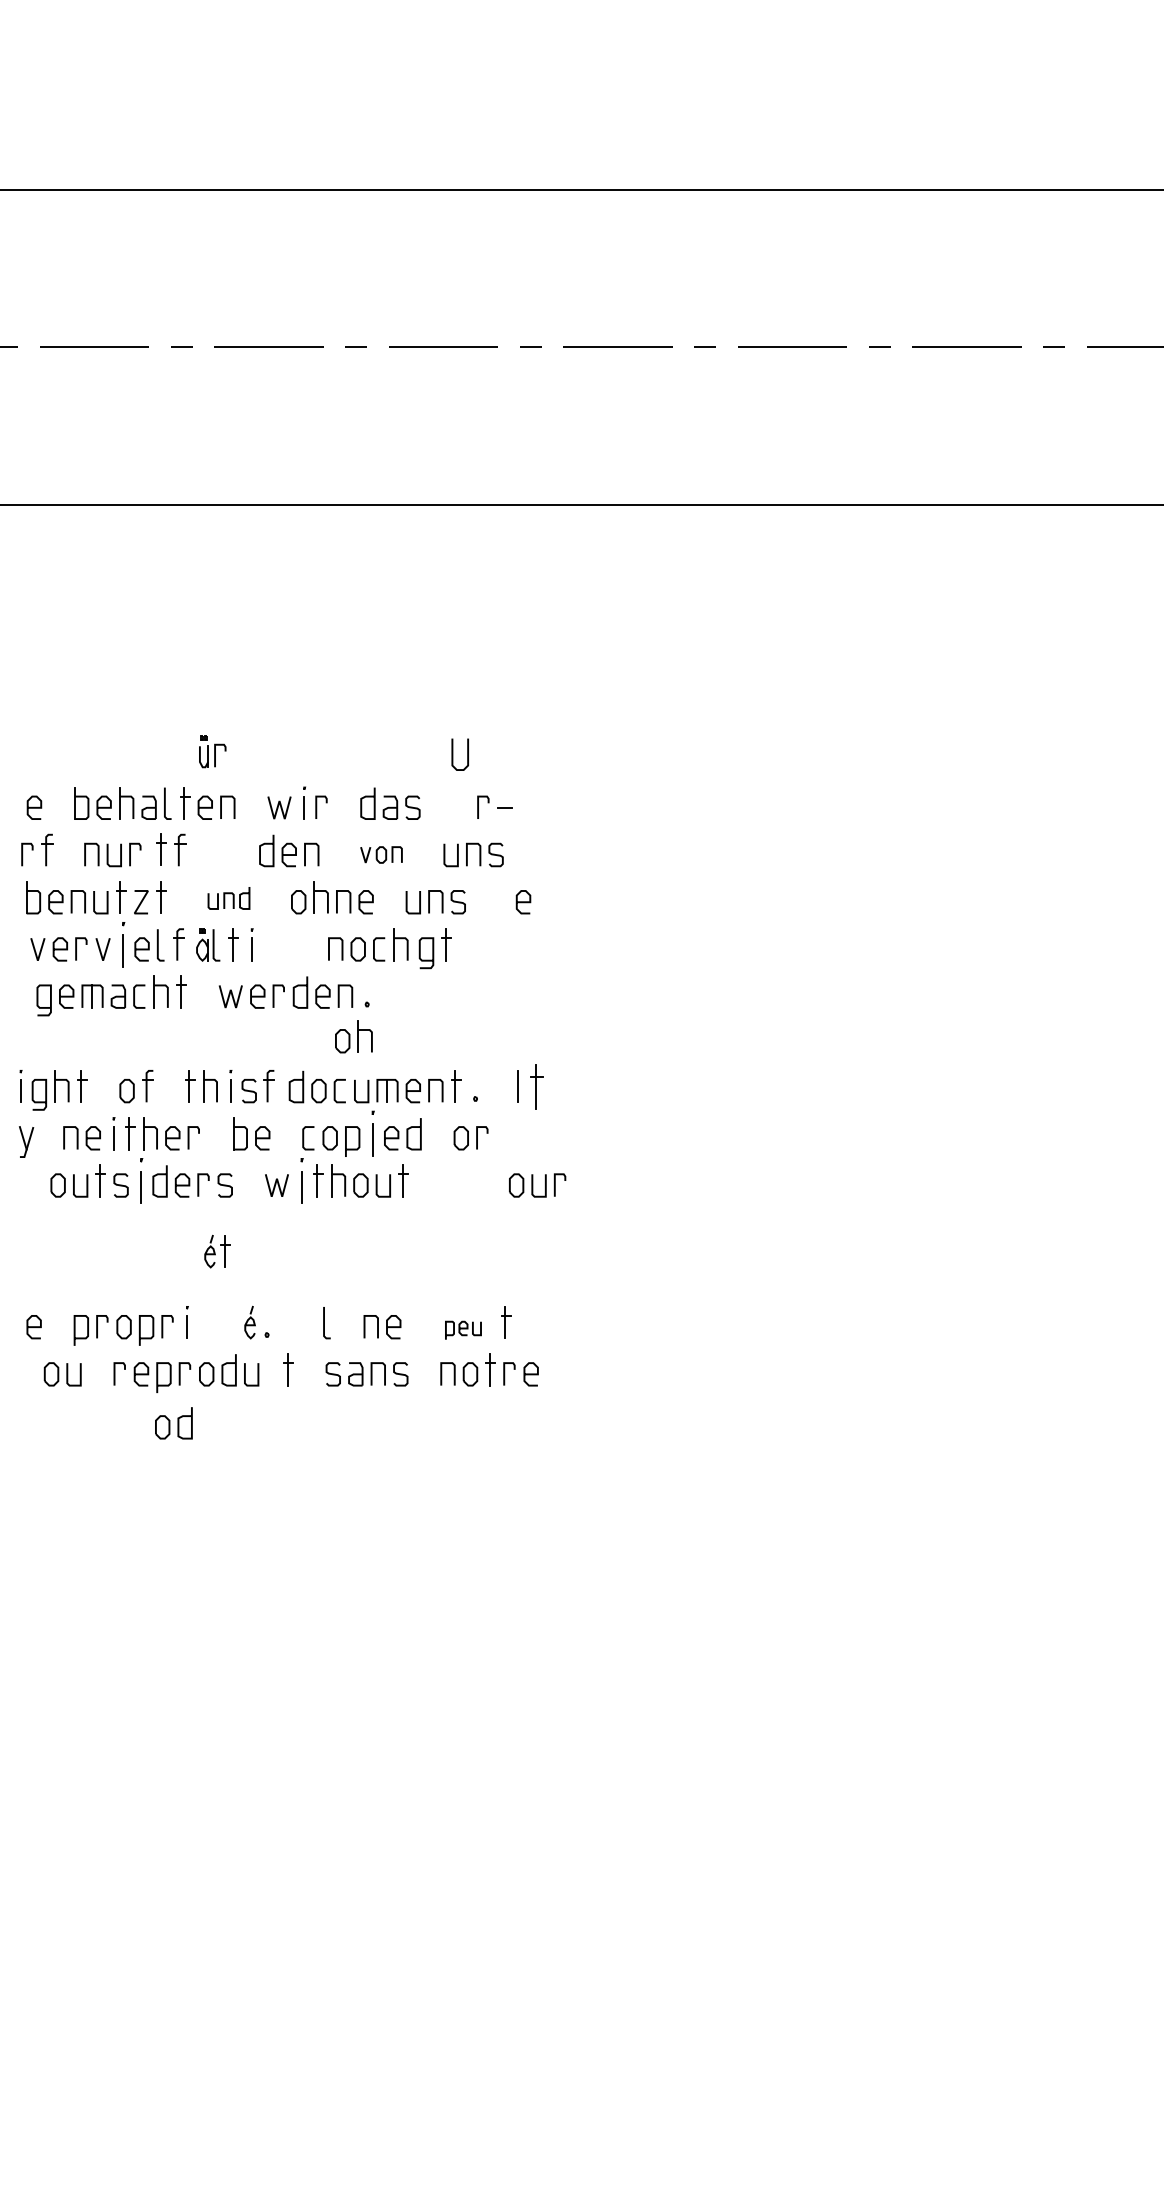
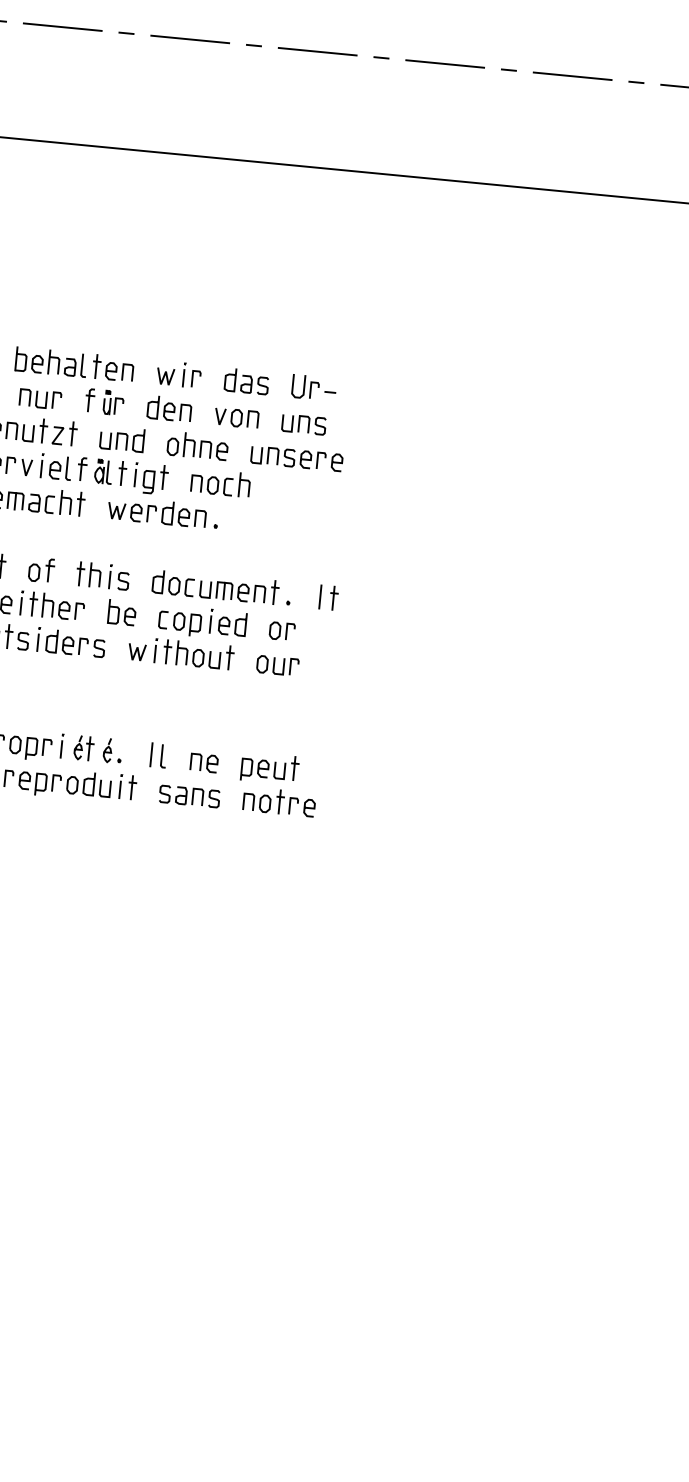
part: (212, 751) -> (113, 403), moved
curve: (453, 754) -> (293, 385), moved
part: (161, 849) -> (76, 398), removed
part: (381, 854) -> (236, 417), size x1.43
part: (228, 898) -> (121, 439), size x1.43
part: (490, 902) -> (313, 460), added
part: (123, 944) -> (41, 465), size x0.71
part: (434, 948) -> (154, 479), moved
part: (353, 1036) -> (203, 548), removed
part: (268, 1086) -> (137, 579), removed
part: (537, 1086) -> (334, 598), size x0.71
part: (373, 1133) -> (211, 621), size x0.71
part: (141, 1180) -> (38, 639), size x0.71
part: (301, 1180) -> (155, 650), size x0.71
part: (537, 1185) -> (277, 665), moved
part: (217, 1251) -> (84, 748), moved
line: (309, 1322) -> (151, 754), added
part: (463, 1330) -> (263, 771), size x1.67
part: (272, 1369) -> (120, 786), added
part: (173, 1423) -> (44, 818), removed

